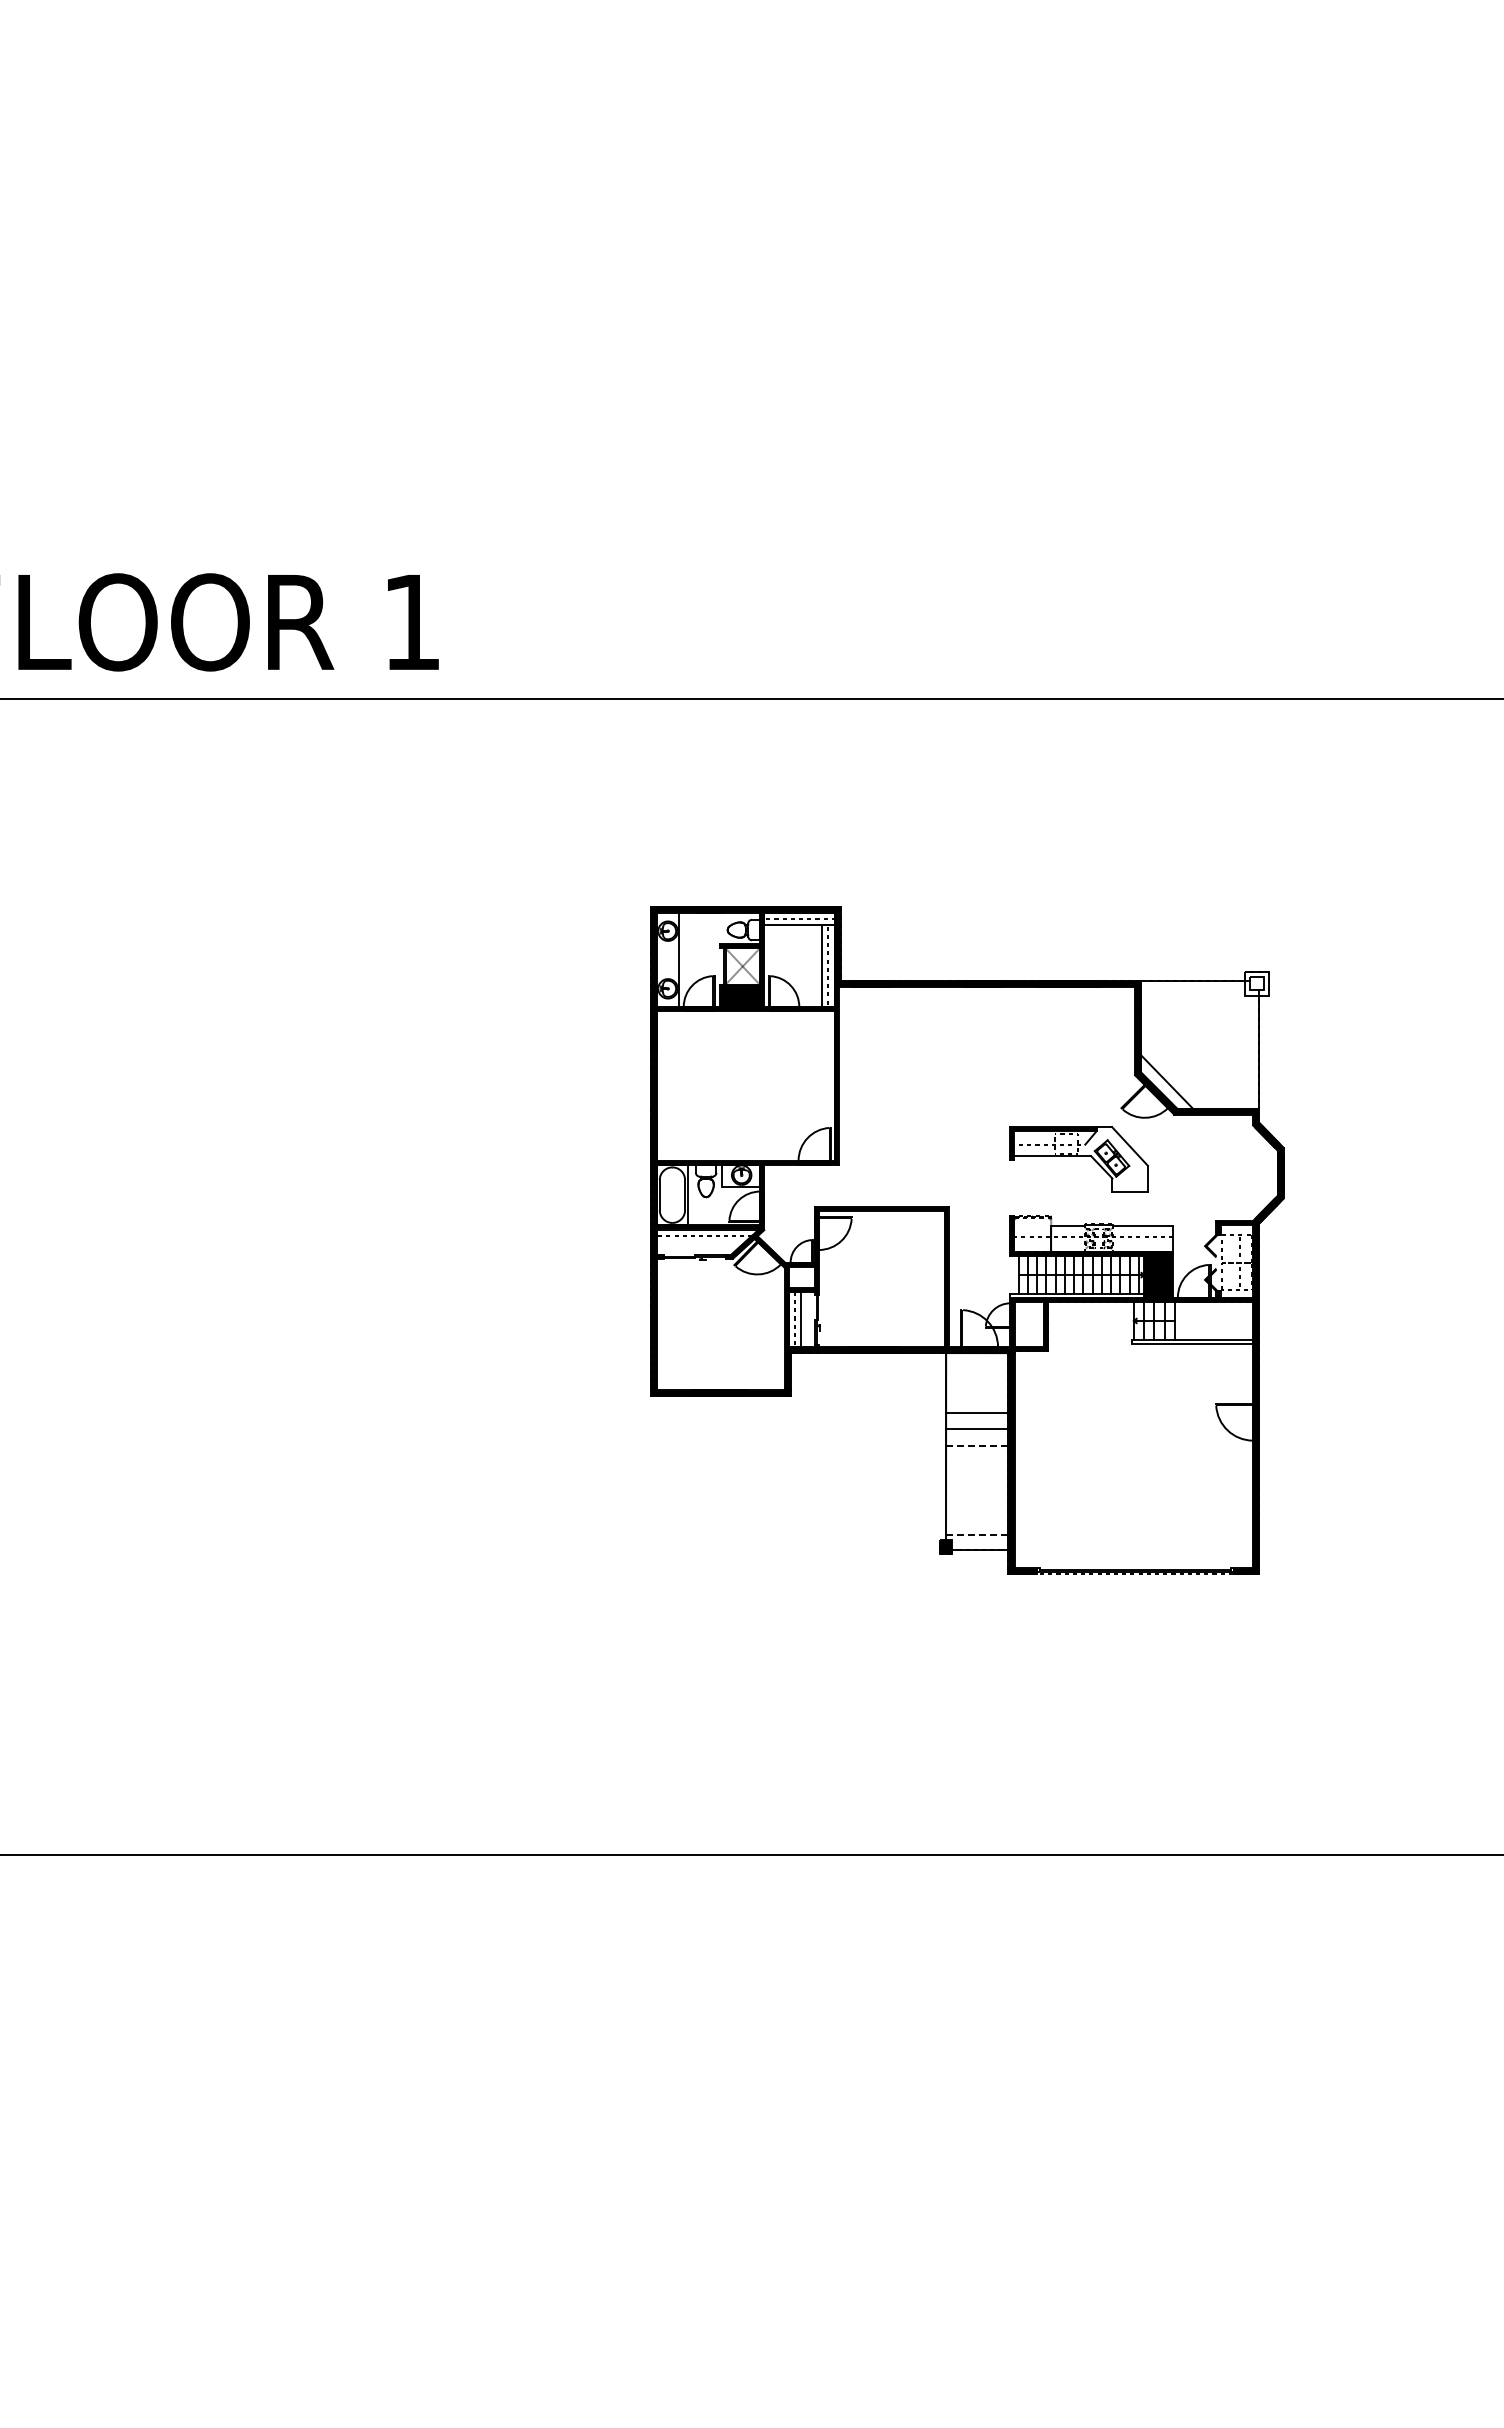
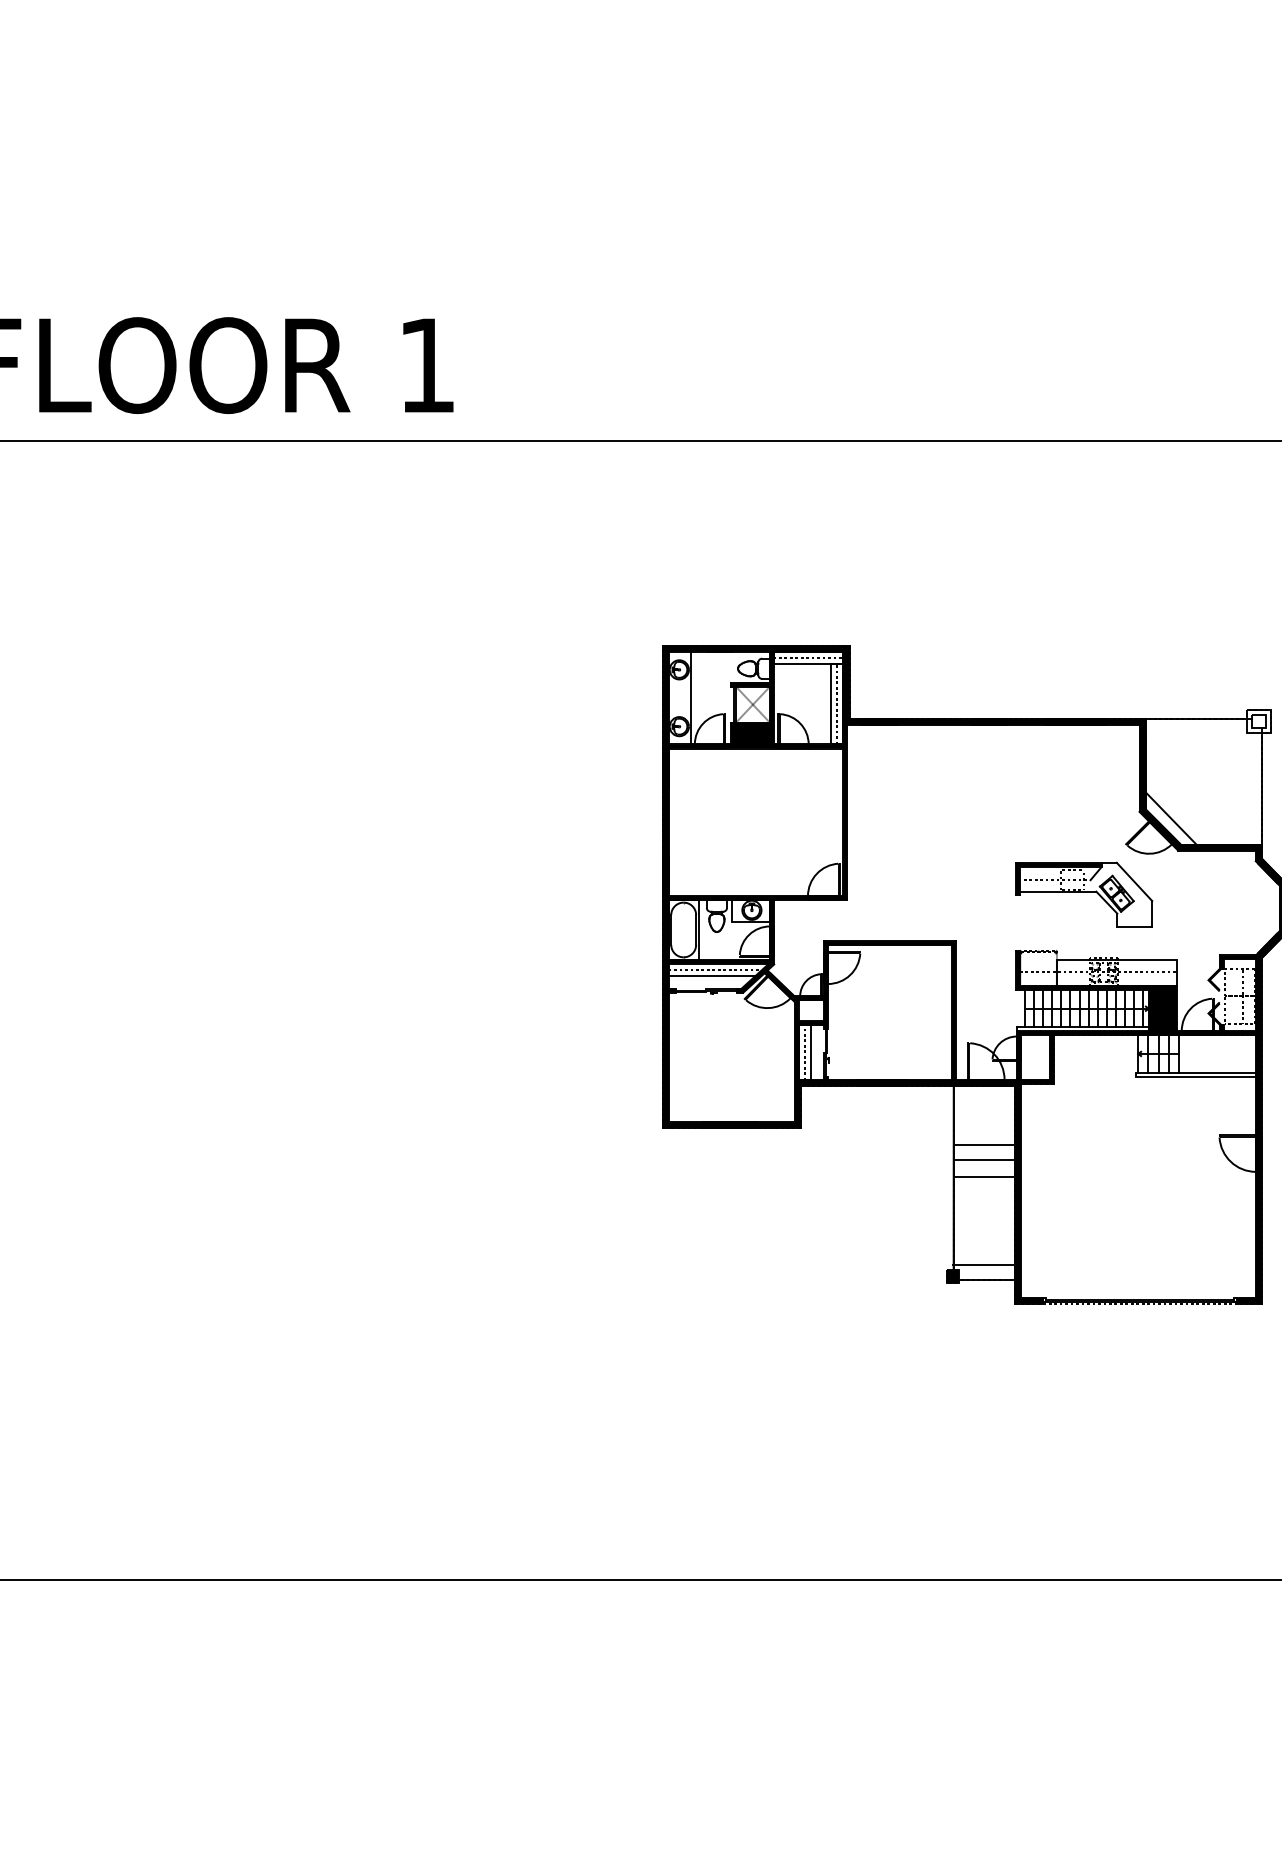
line: (701, 1242) -> (712, 976), added
line: (977, 1445) -> (984, 1176), dashed -> solid
line: (977, 1534) -> (984, 1264), dashed -> solid

